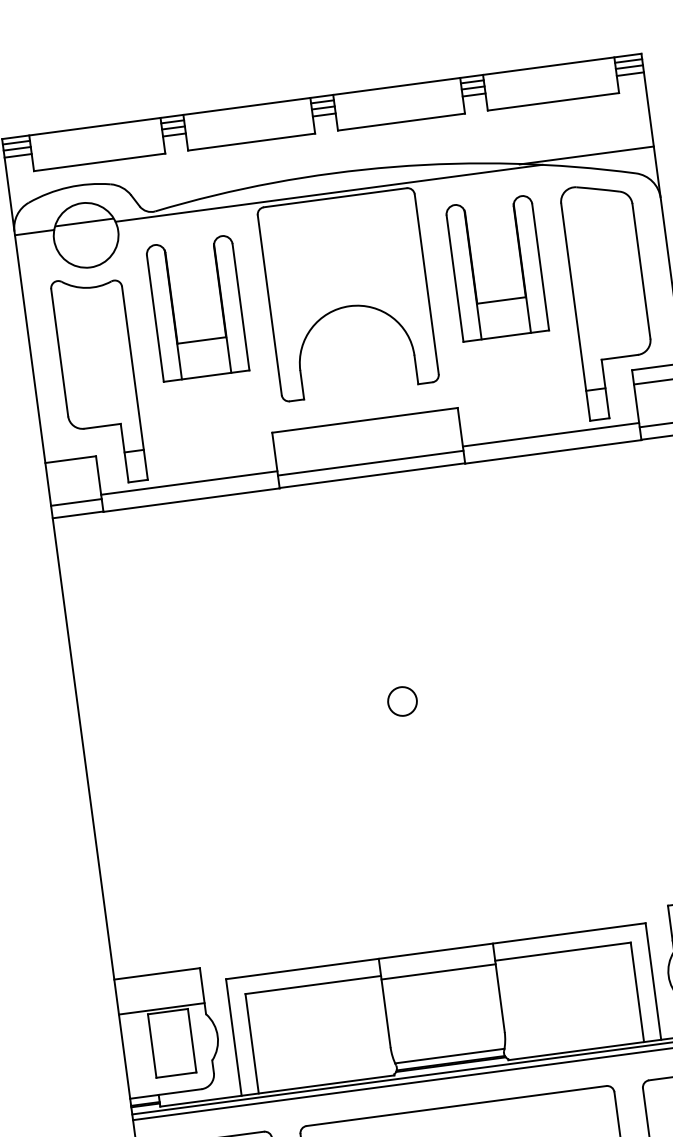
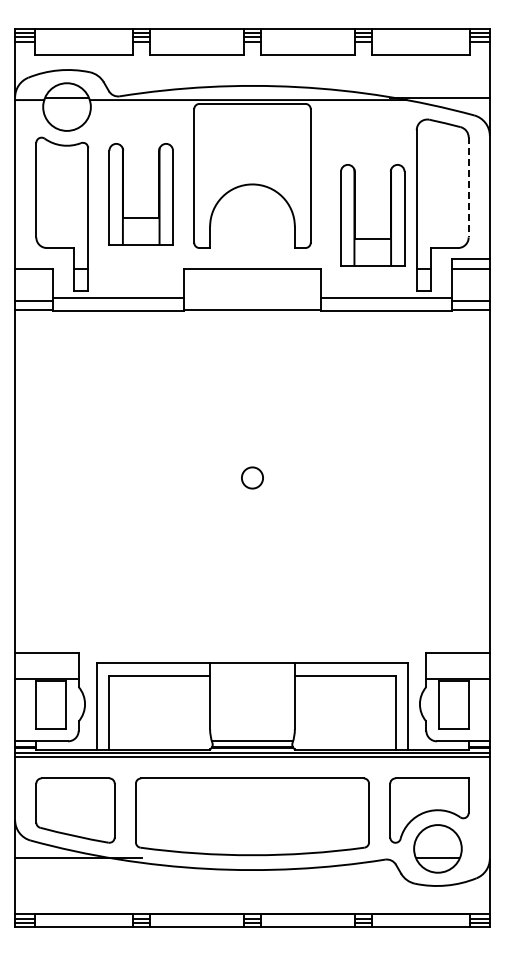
part: (474, 271) -> (355, 215), moved
line: (641, 271) -> (468, 187), solid -> dashed
part: (173, 311) -> (123, 194), moved
line: (370, 463) -> (252, 301), removed
line: (438, 971) -> (252, 678), removed

